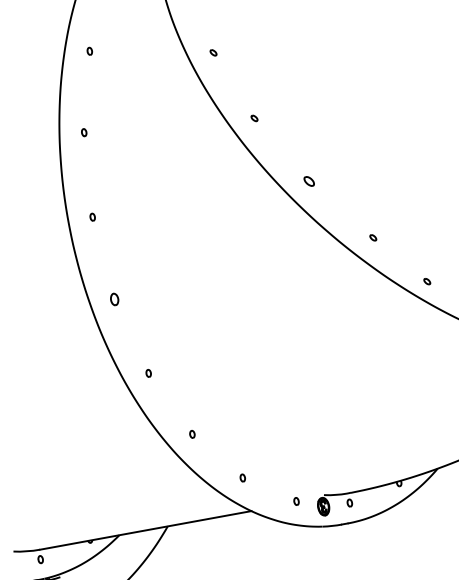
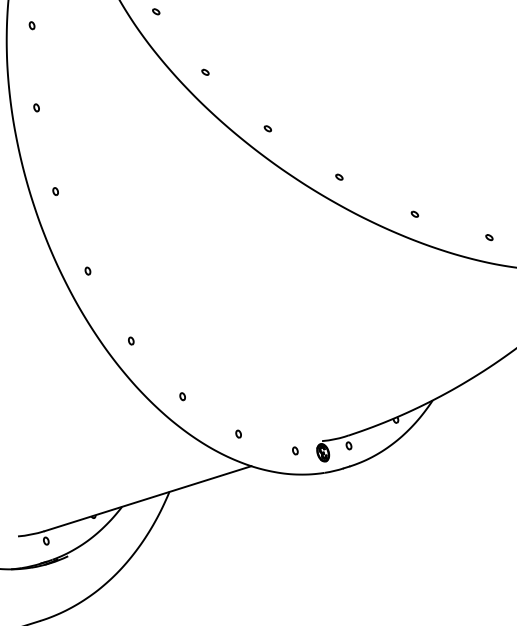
part: (308, 181) -> (267, 128), size x0.62
part: (426, 280) -> (414, 213), moved
part: (114, 298) -> (87, 270), size x0.62

